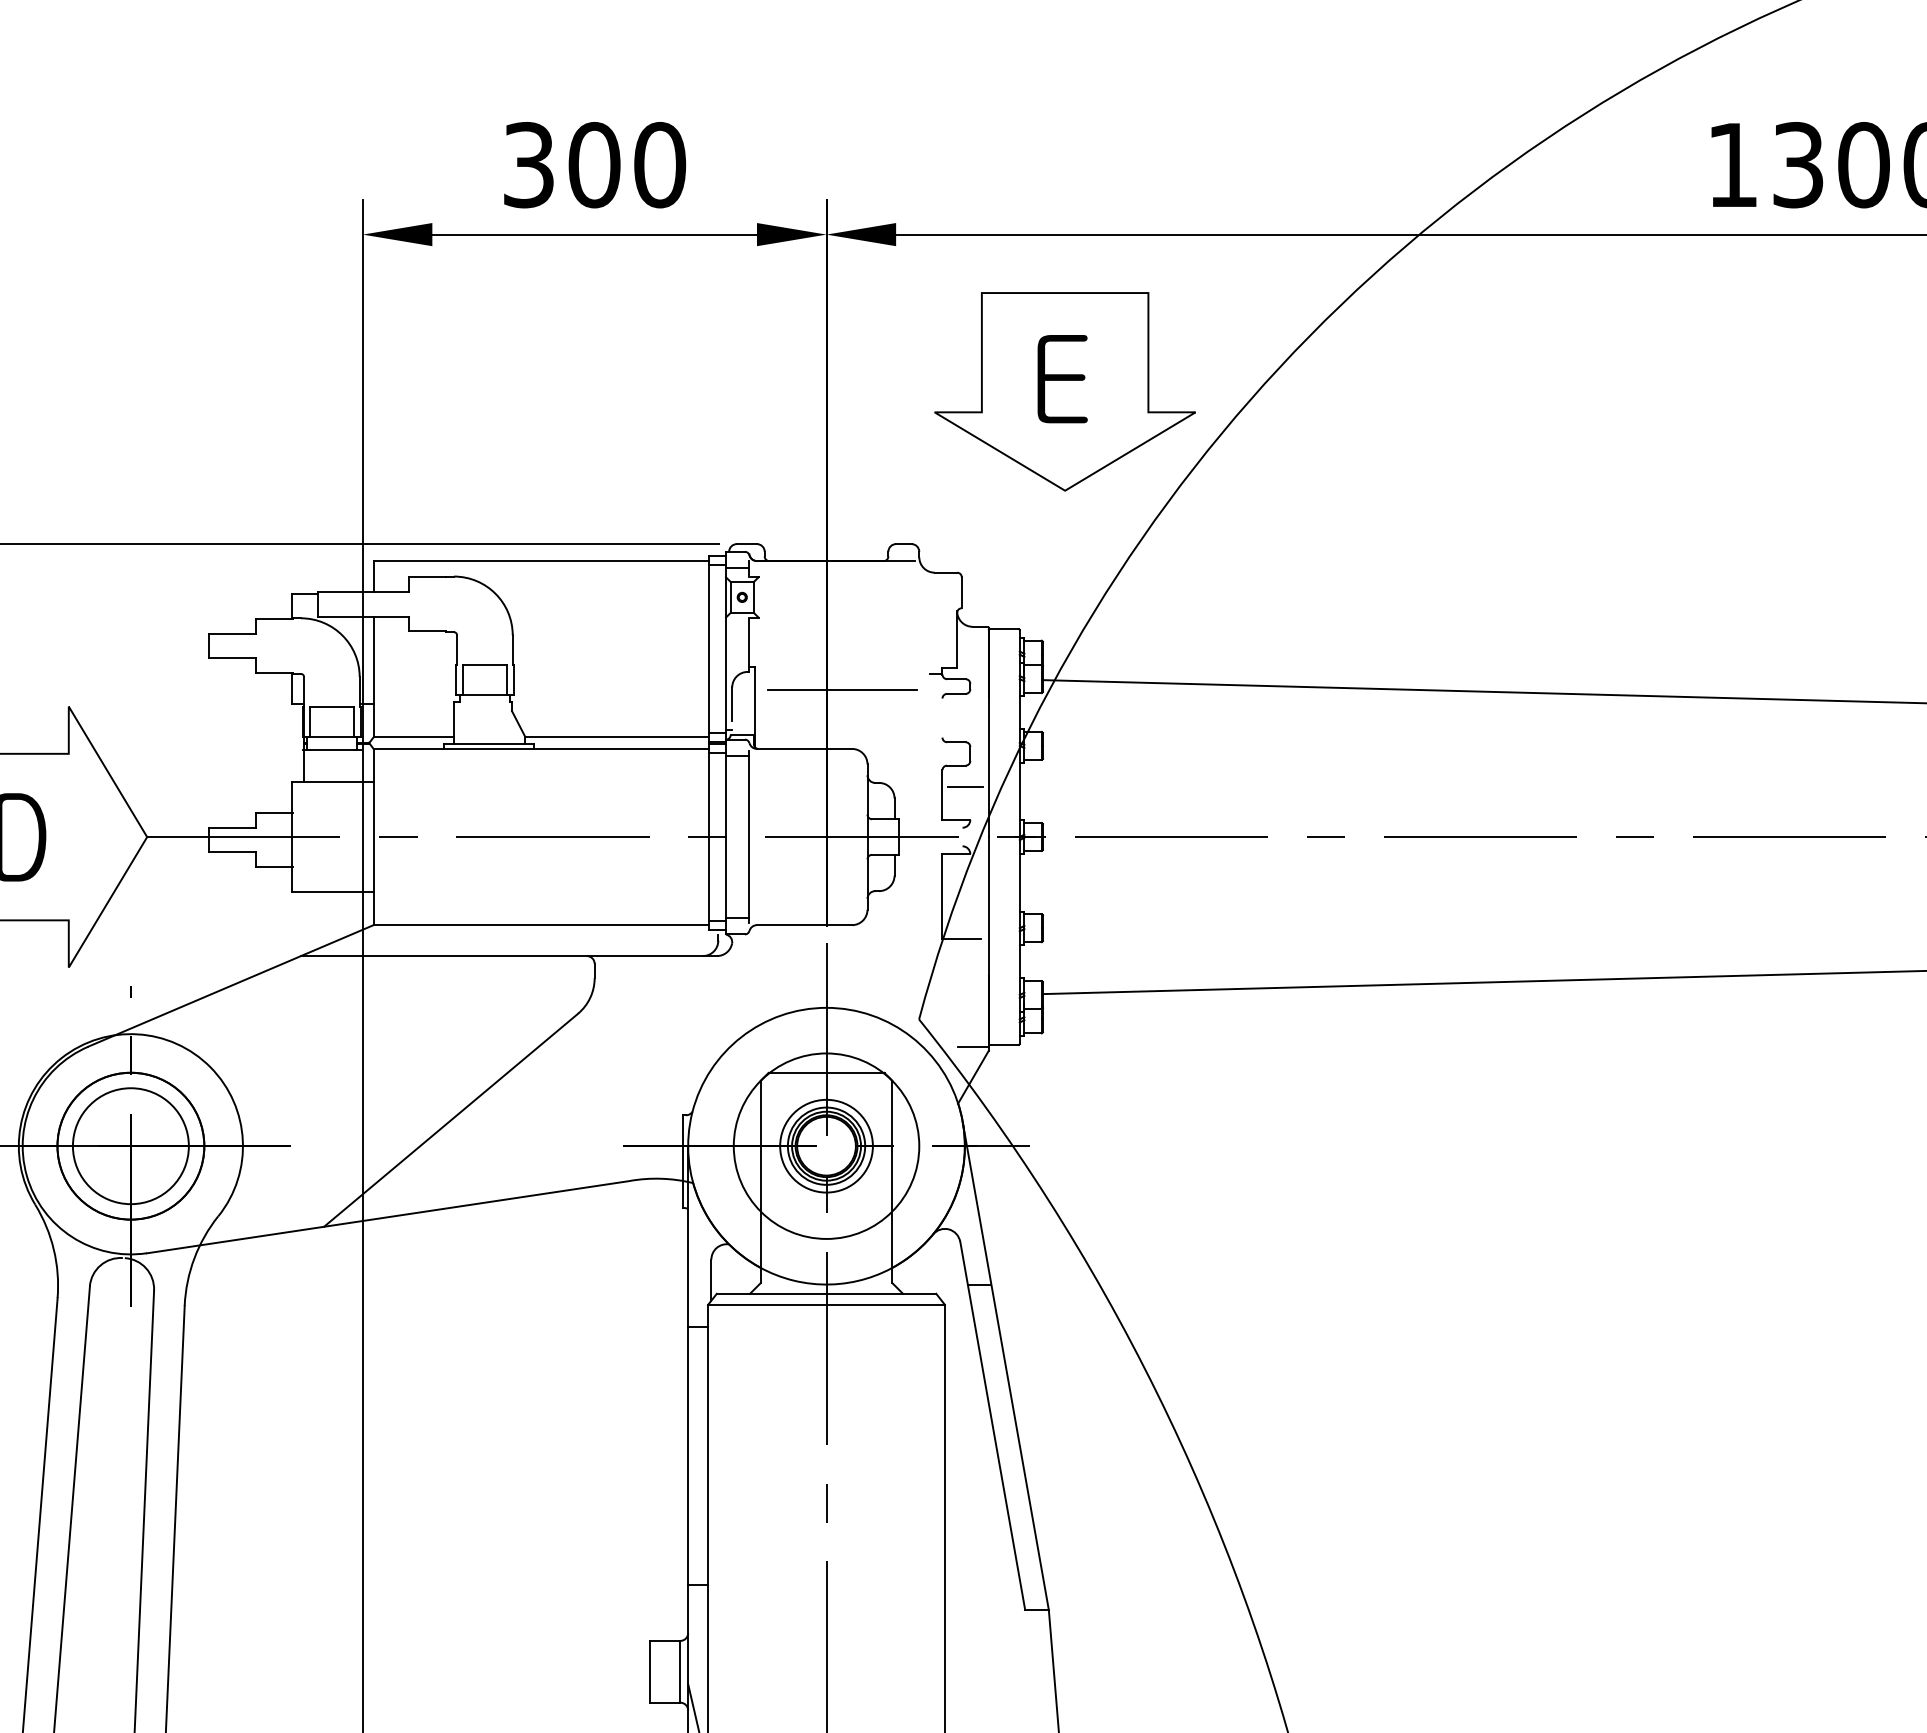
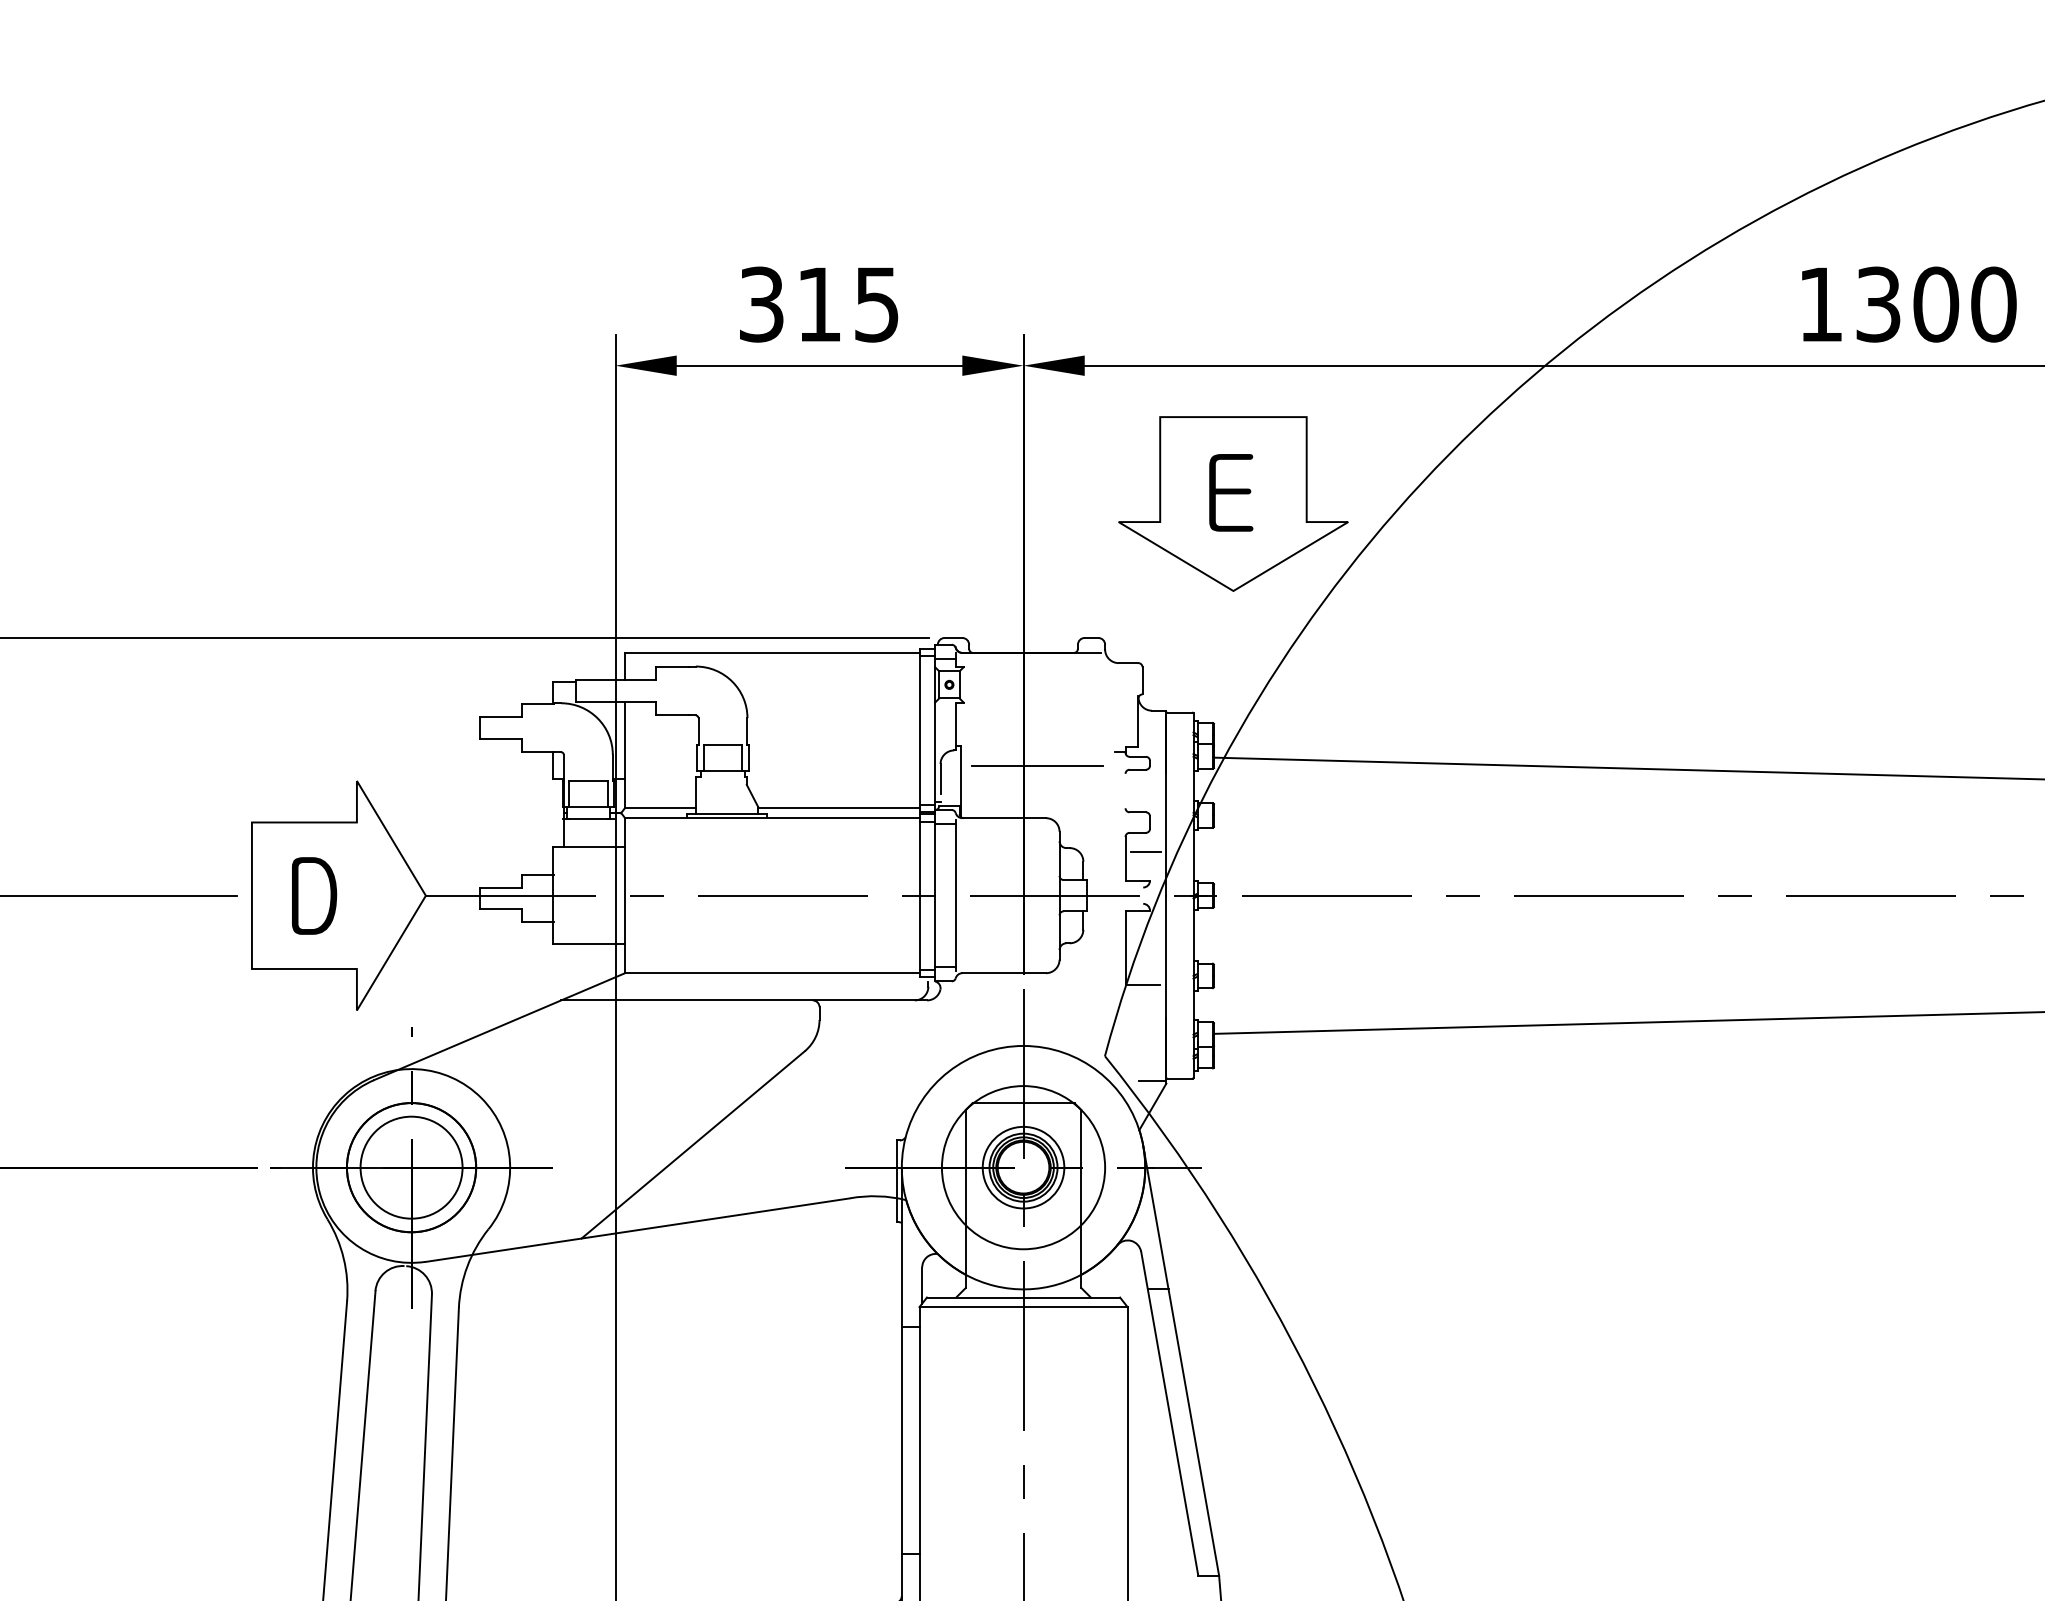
text: (626, 165) -> (847, 304), 300 -> 315

